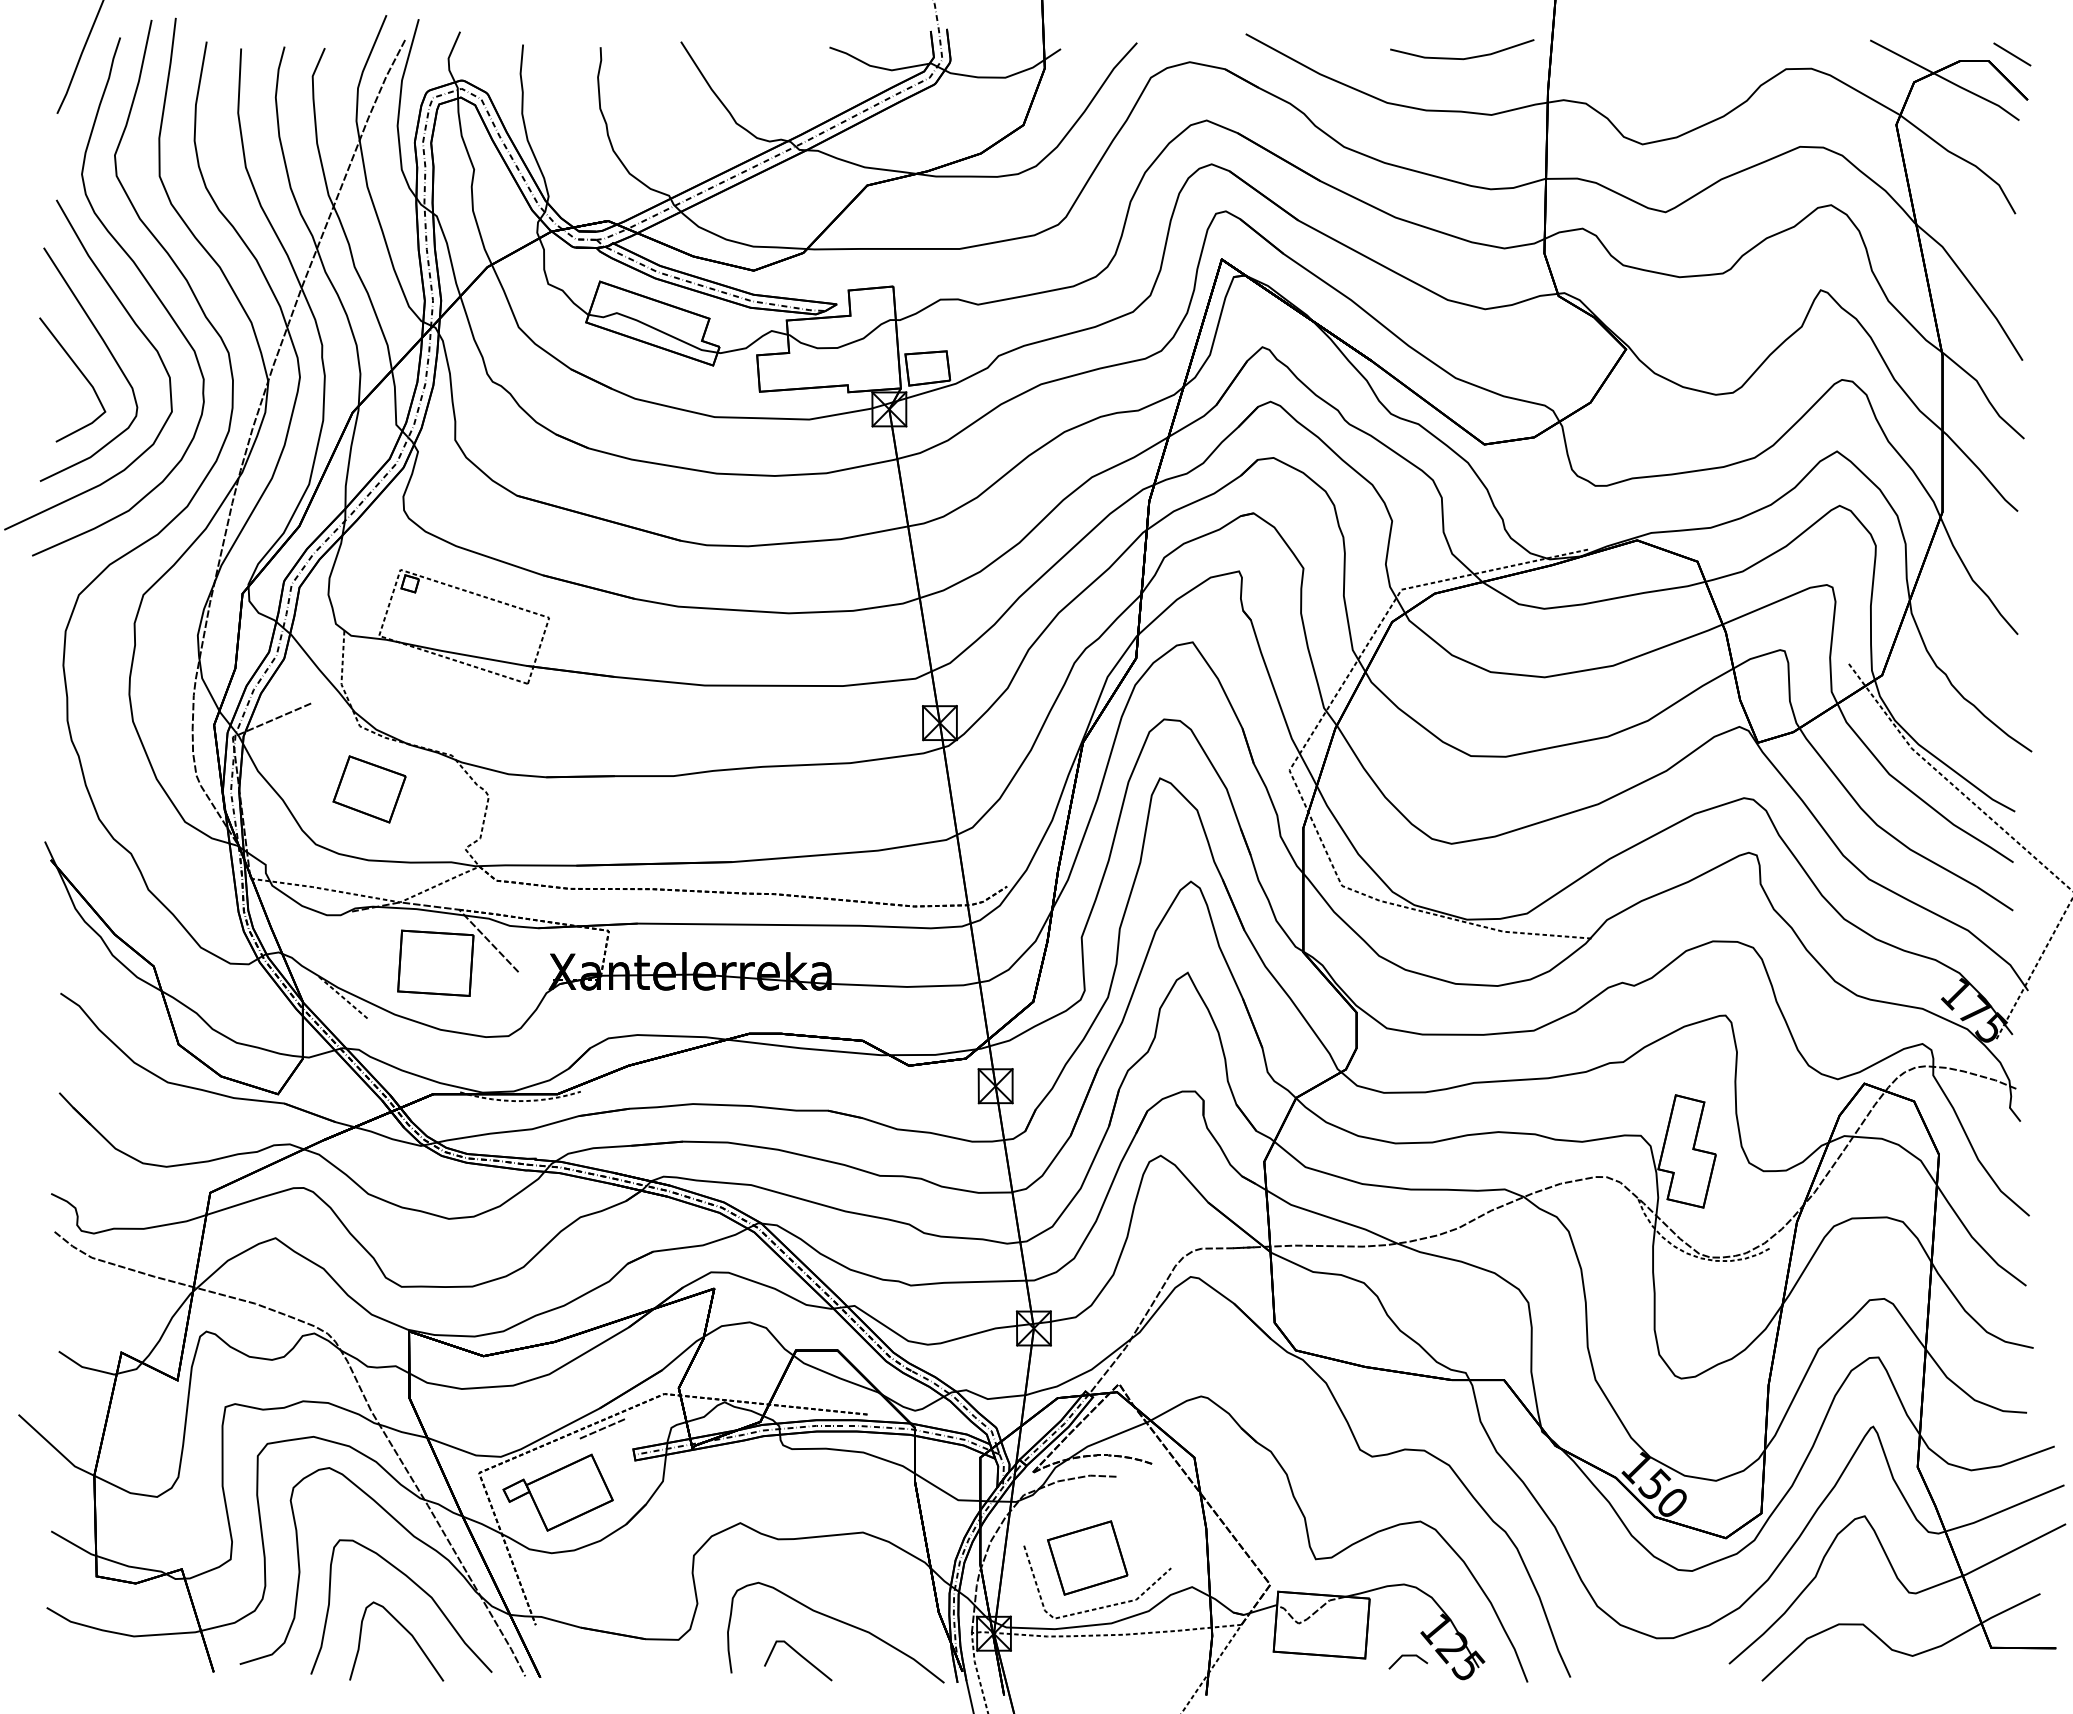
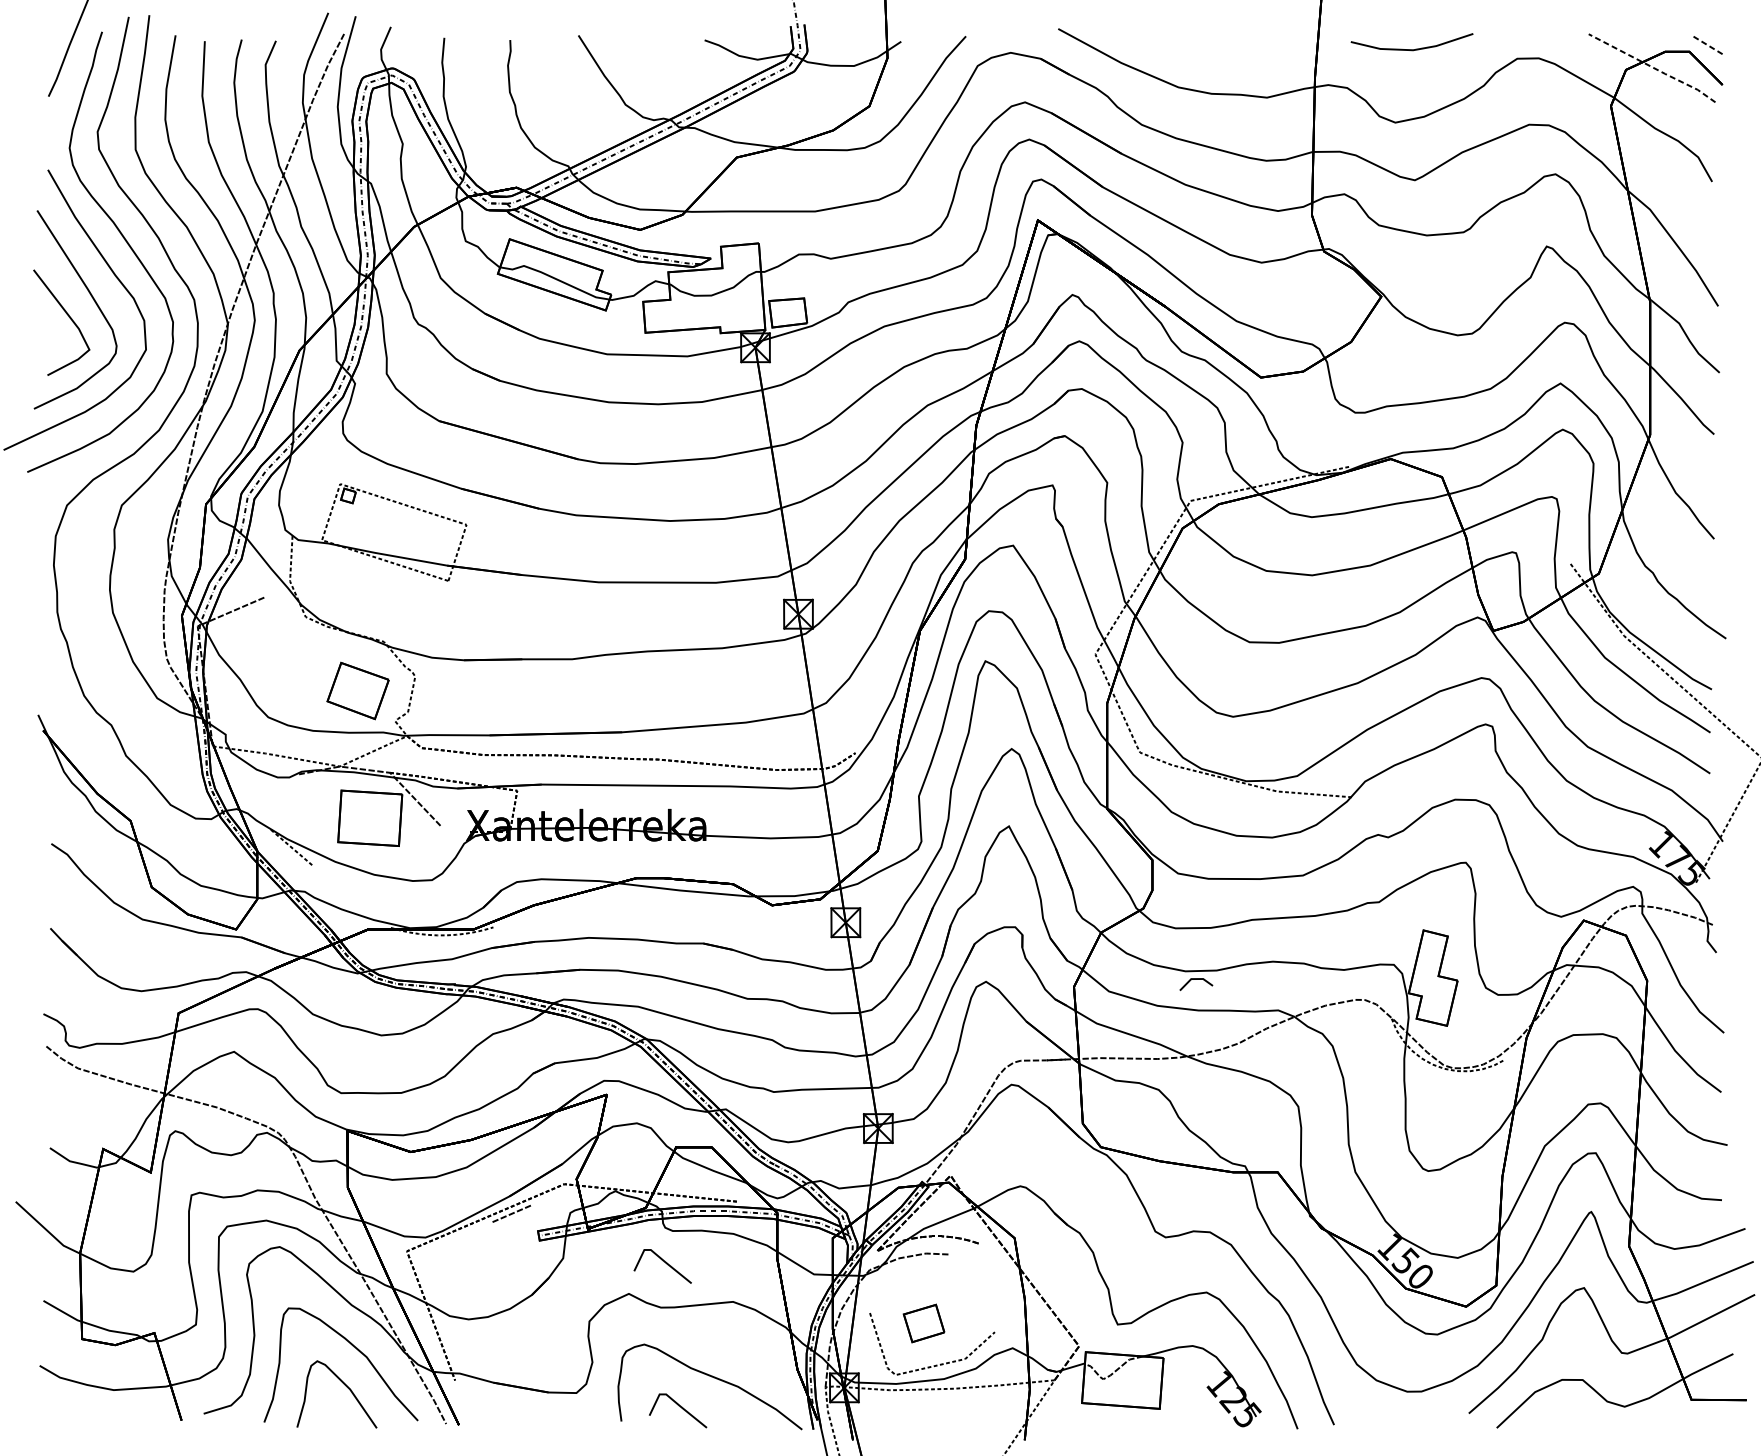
line: (2012, 54) -> (1709, 46), solid -> dashed
line: (1465, 57) -> (1414, 48), moved
line: (1946, 79) -> (1653, 67), solid -> dashed
part: (369, 789) -> (358, 691), moved
line: (783, 1487) -> (665, 1263), added
part: (557, 1492) -> (473, 1267), removed
part: (1087, 1557) -> (923, 1323), size x0.6
line: (1408, 1656) -> (1196, 979), moved

